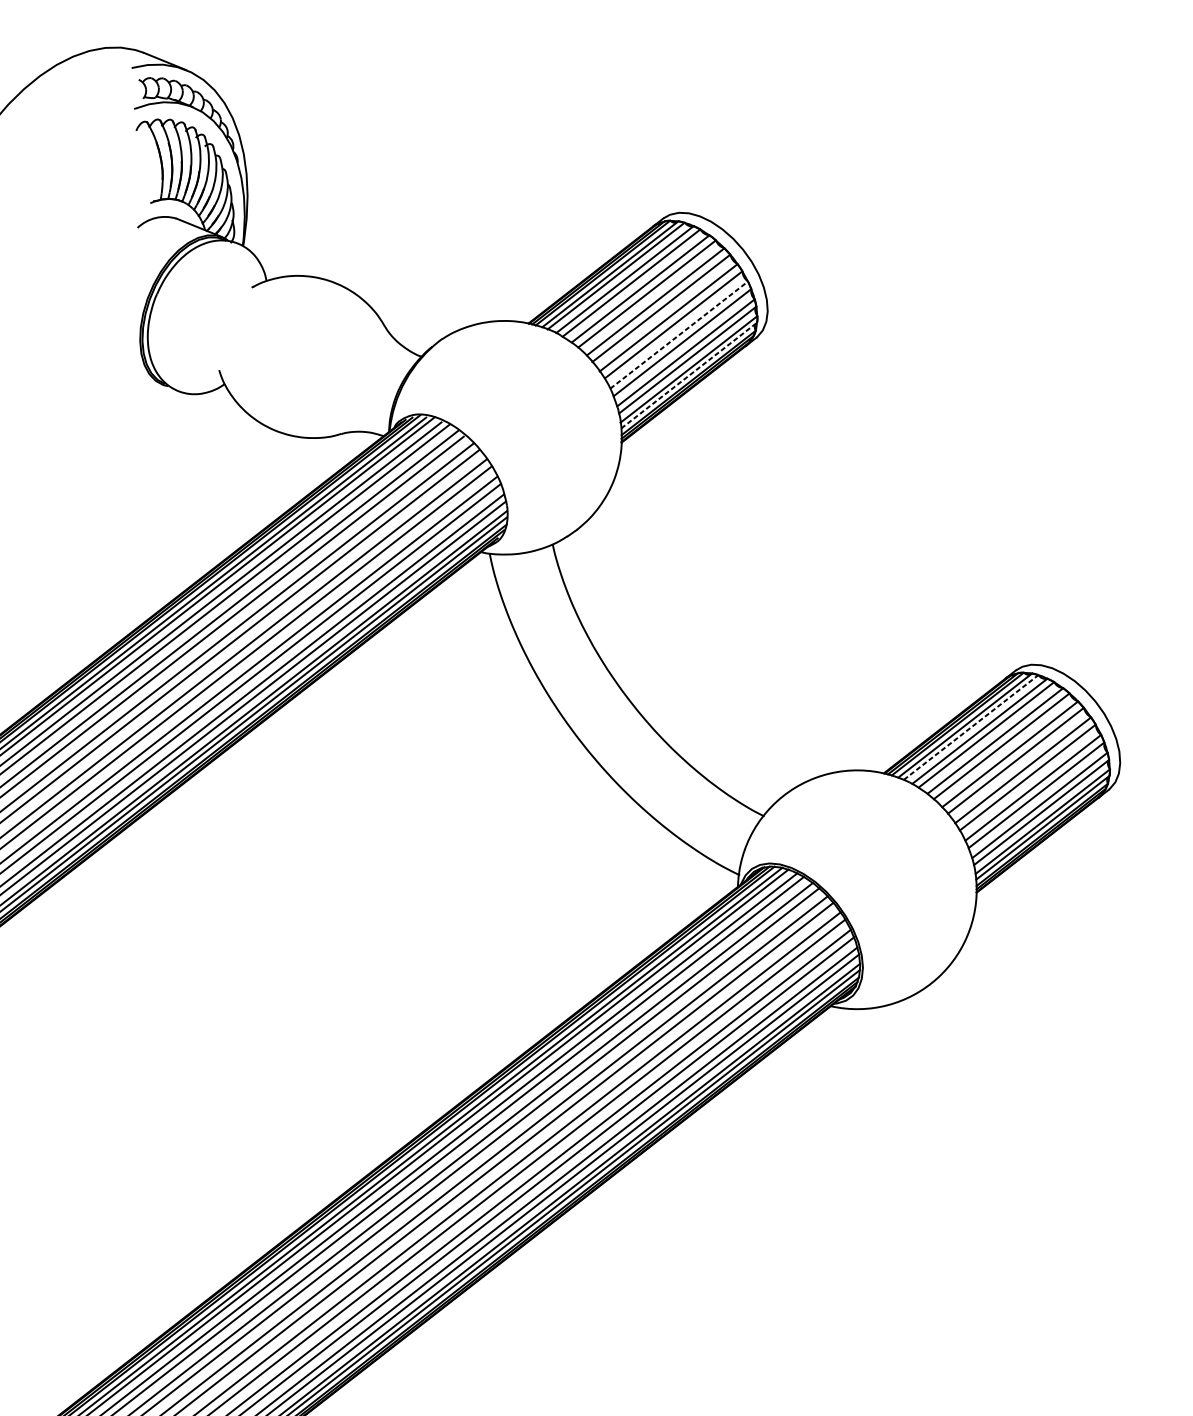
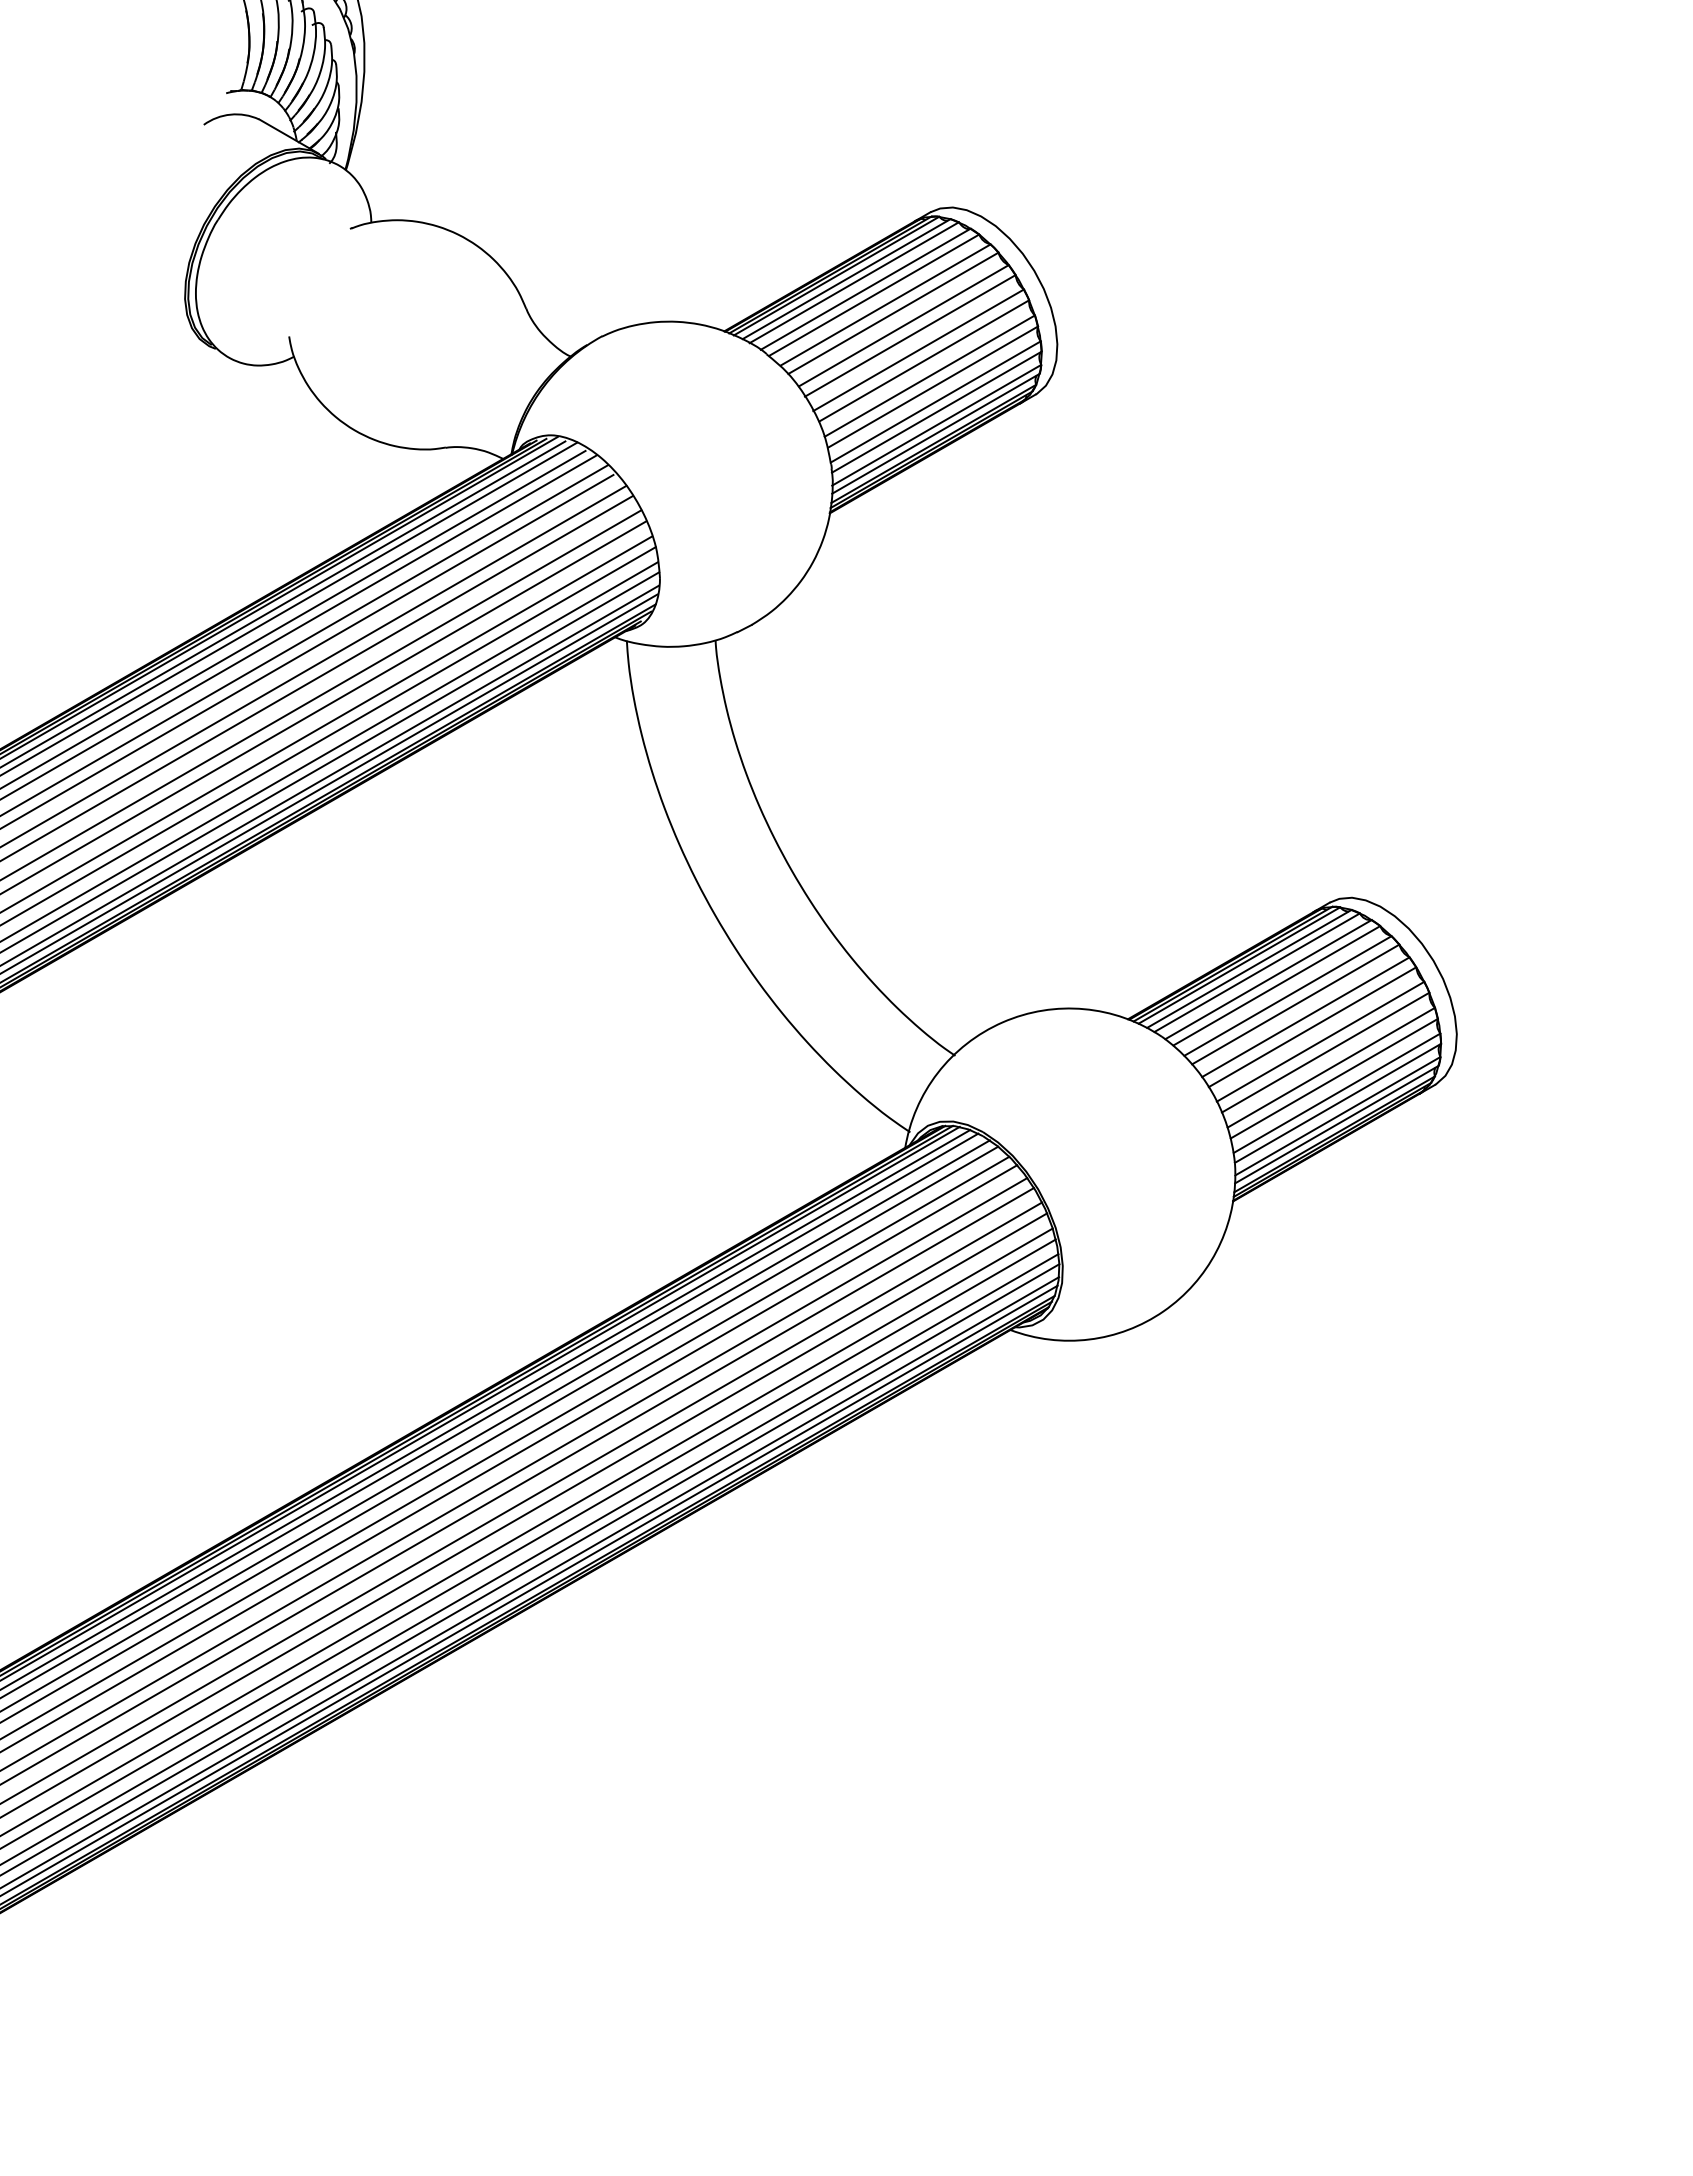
line: (679, 334) -> (930, 375), dashed -> solid
line: (689, 375) -> (936, 433), dashed -> solid
line: (971, 727) -> (1257, 972), dashed -> solid

